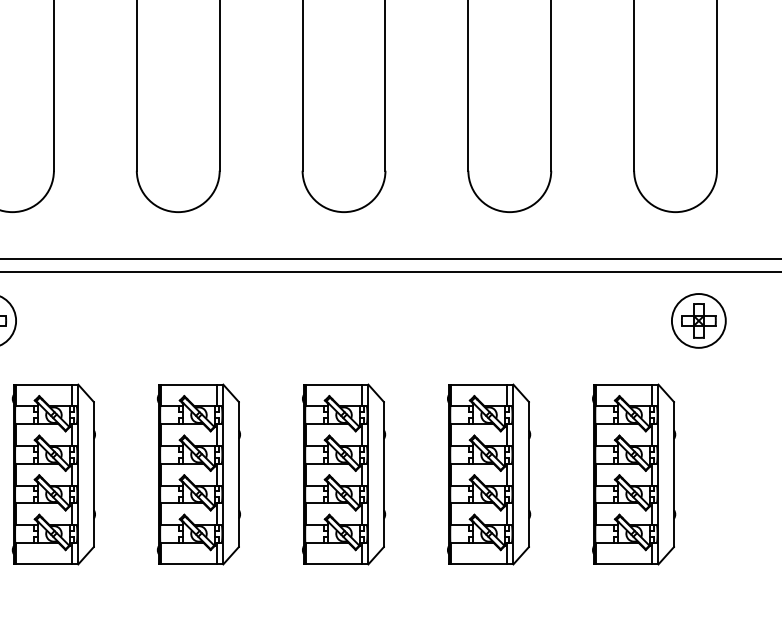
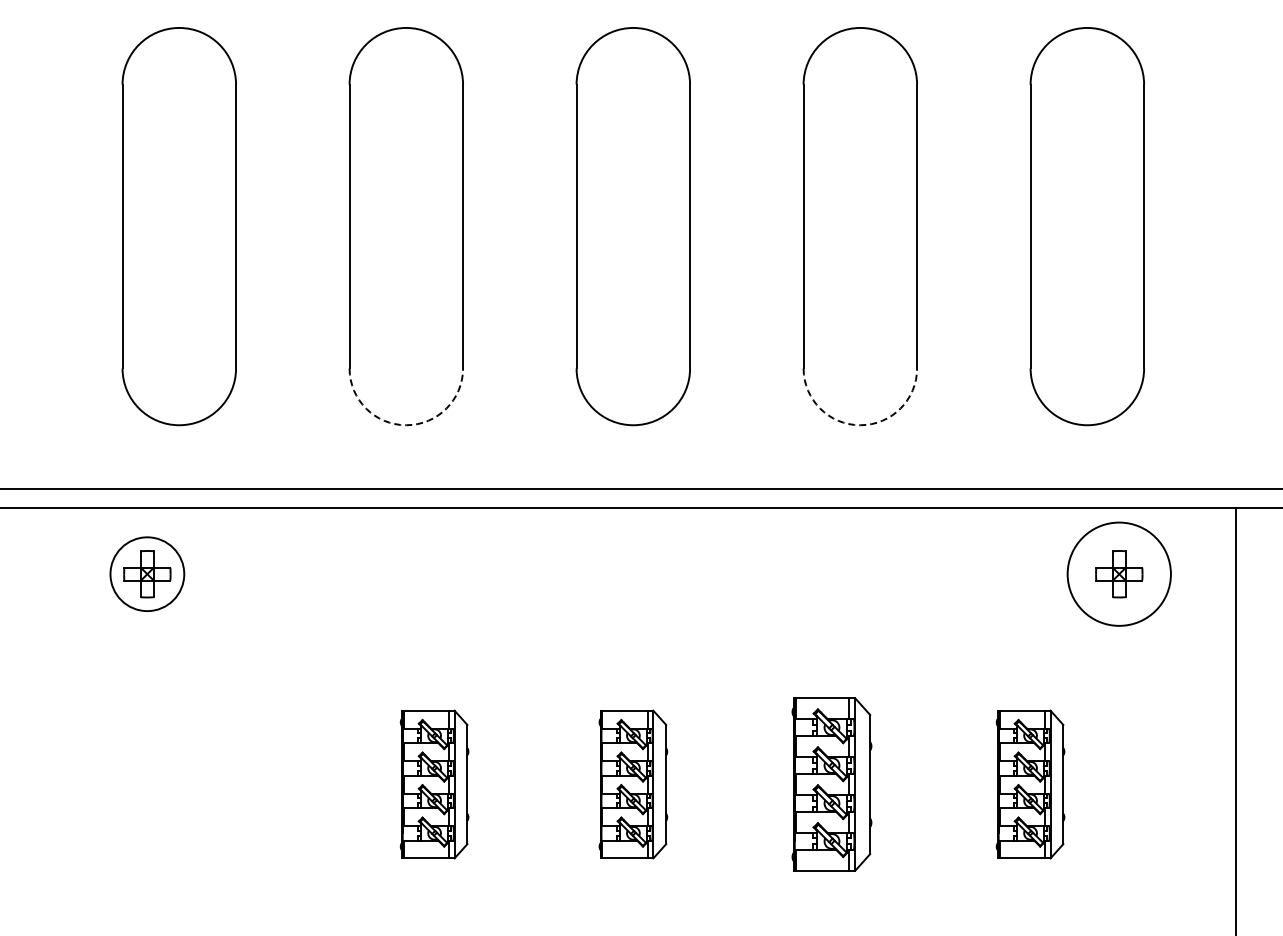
arc: (178, 212) -> (406, 425), solid -> dashed
arc: (509, 212) -> (860, 425), solid -> dashed
circle: (699, 321) -> (1119, 574), size x1.4
part: (53, 474) -> (235, 784), removed
part: (198, 474) -> (434, 784), size x0.6
part: (344, 474) -> (633, 784), size x0.6
part: (488, 474) -> (831, 784), size x0.7
part: (634, 474) -> (1030, 784), size x0.6

